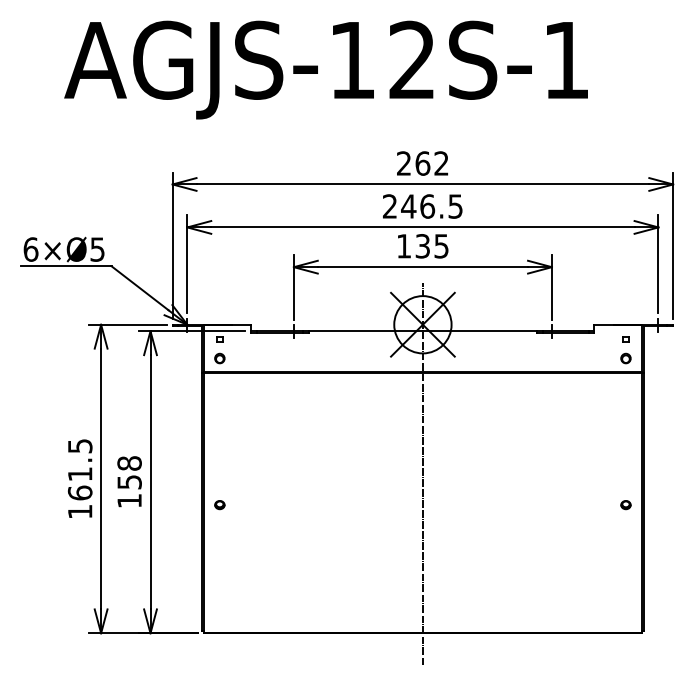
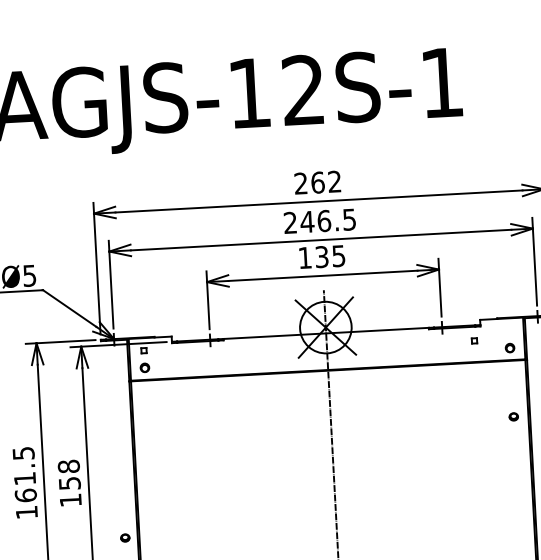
part: (625, 339) -> (474, 340), moved
part: (219, 505) -> (125, 538), moved
part: (625, 505) -> (513, 417), moved

